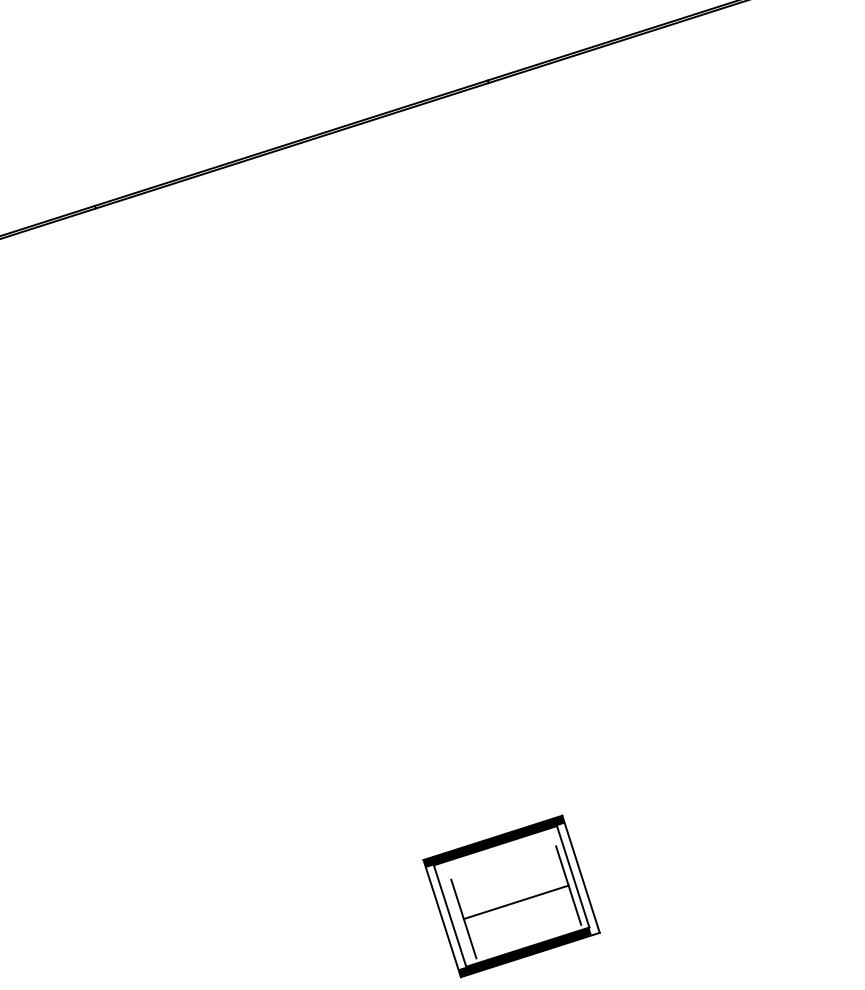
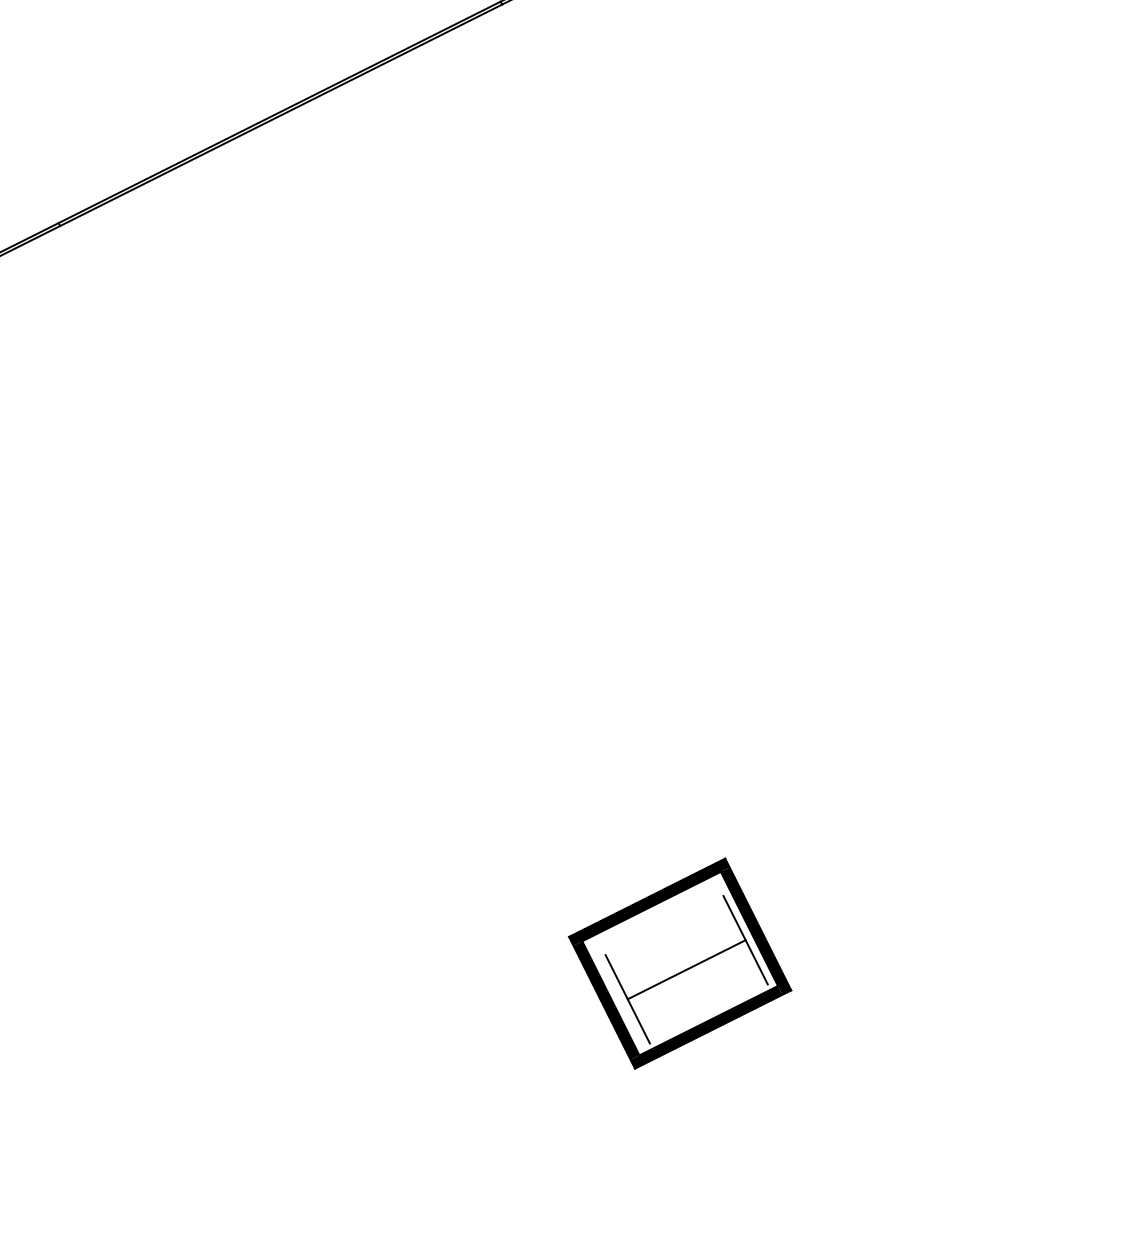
fill: (578, 878) -> (755, 930), added
fill: (446, 917) -> (606, 1000), added

